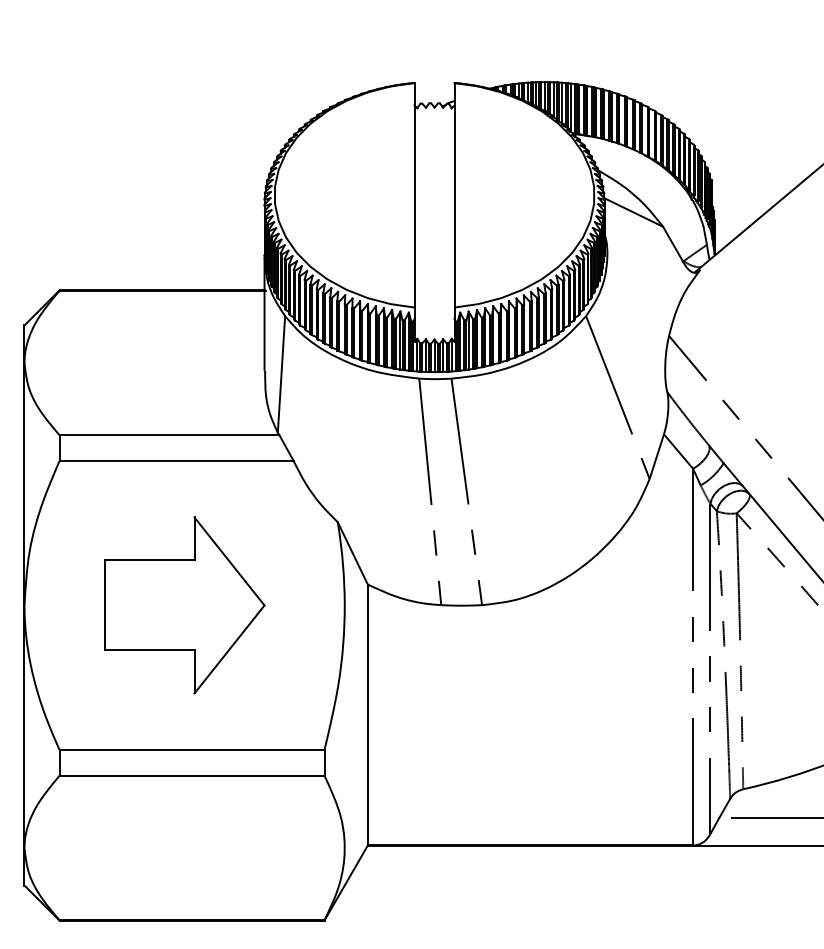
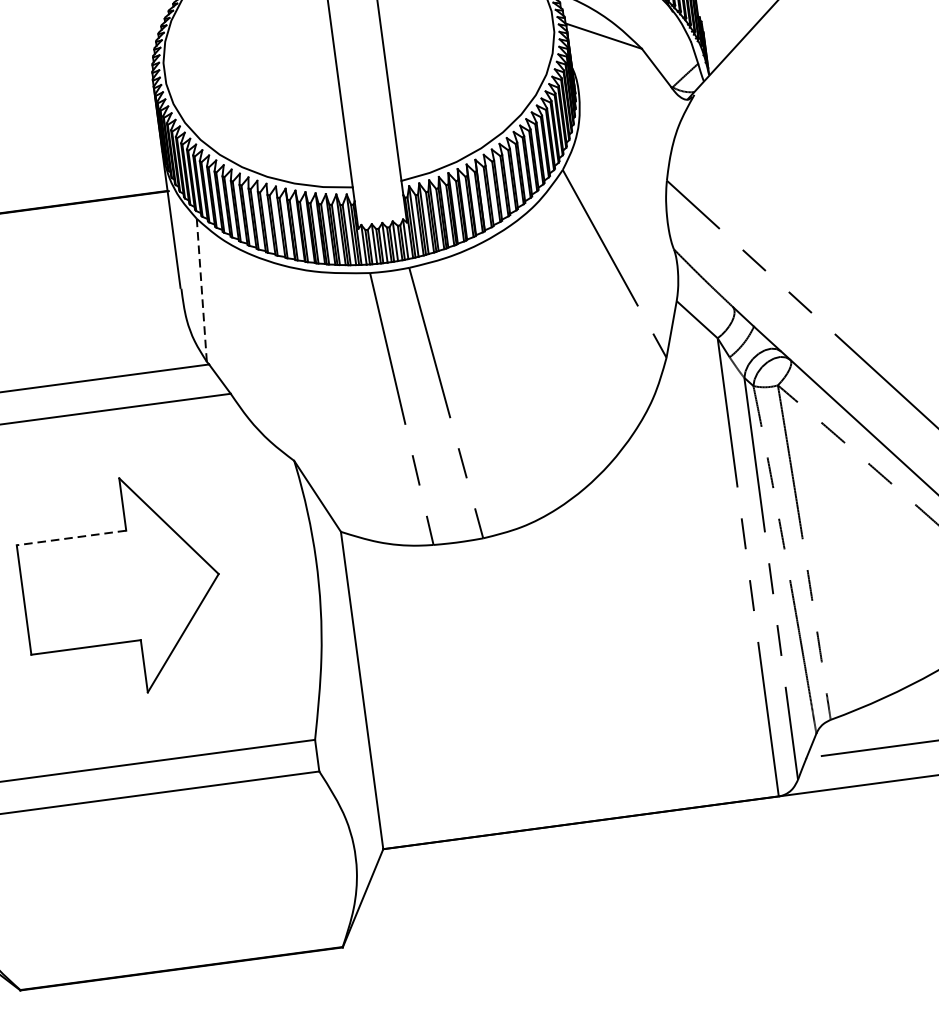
line: (281, 373) -> (201, 289), solid -> dashed
line: (149, 560) -> (71, 538), solid -> dashed

